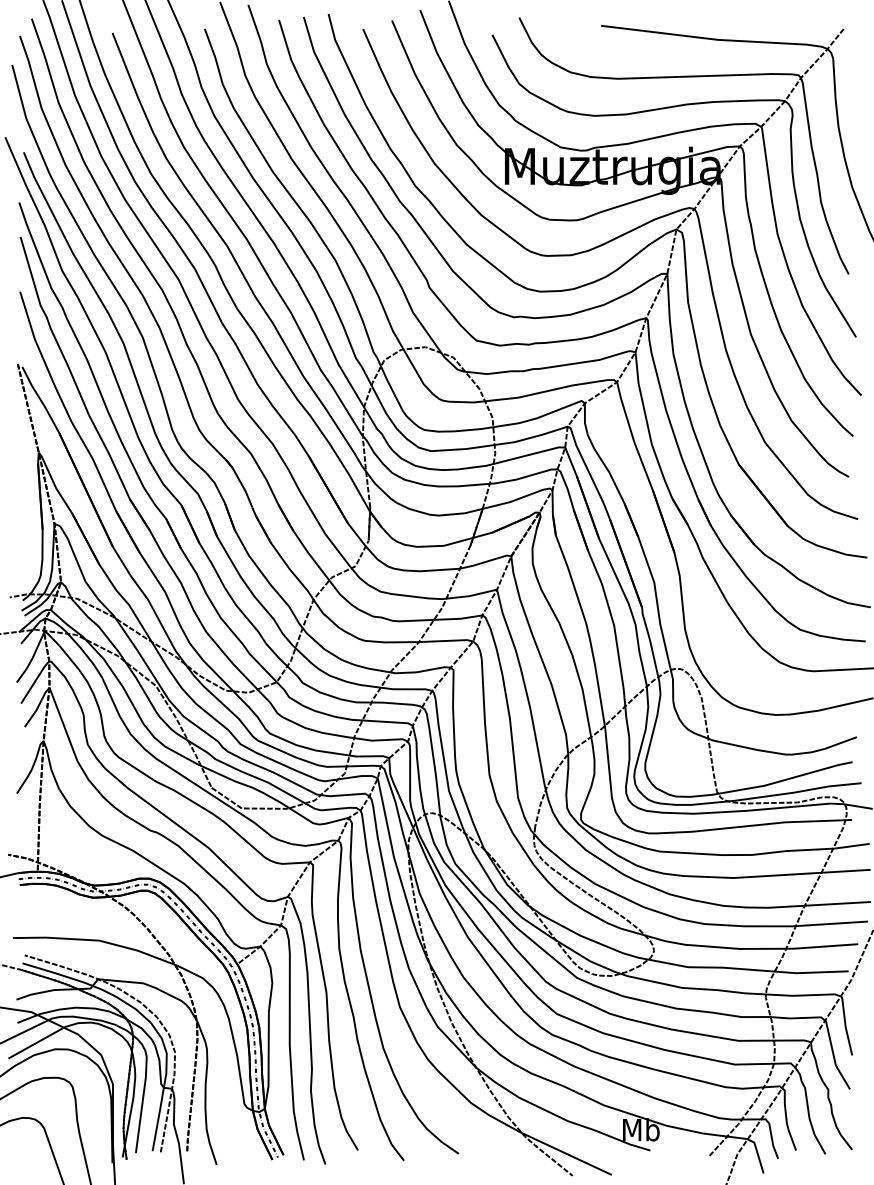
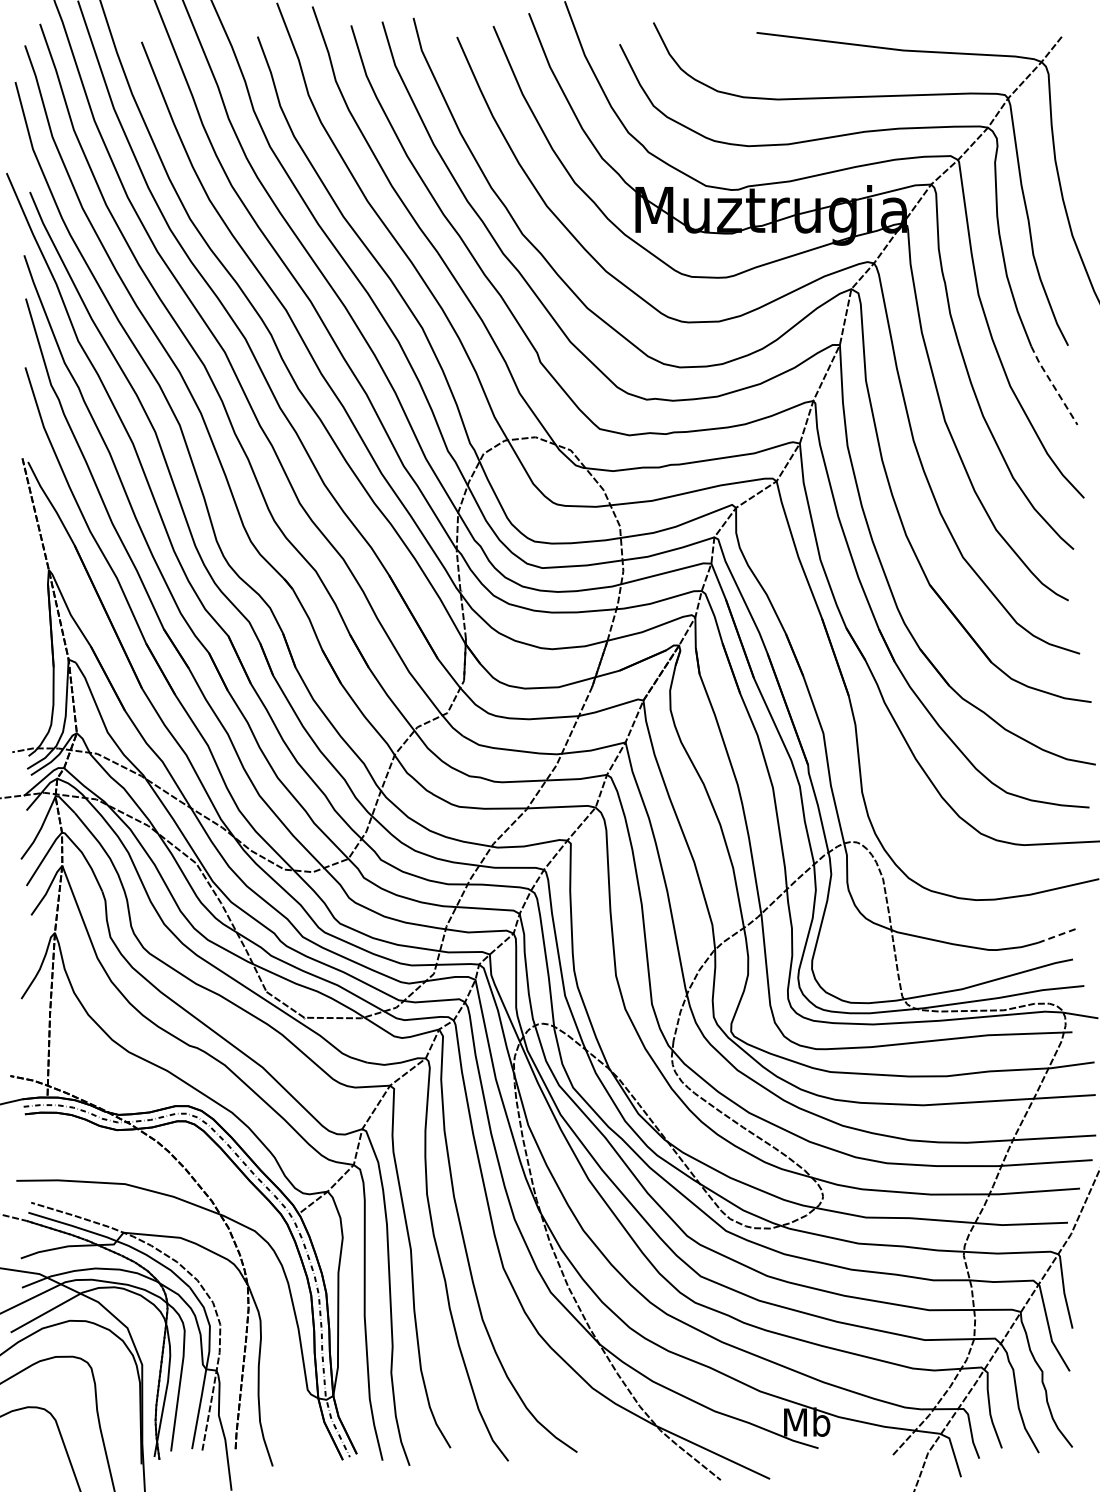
line: (837, 306) -> (1053, 385), solid -> dashed
line: (841, 743) -> (1058, 935), solid -> dashed

